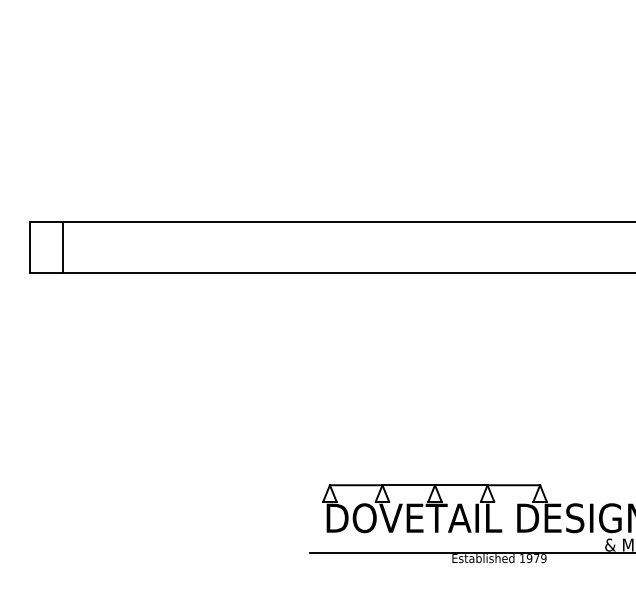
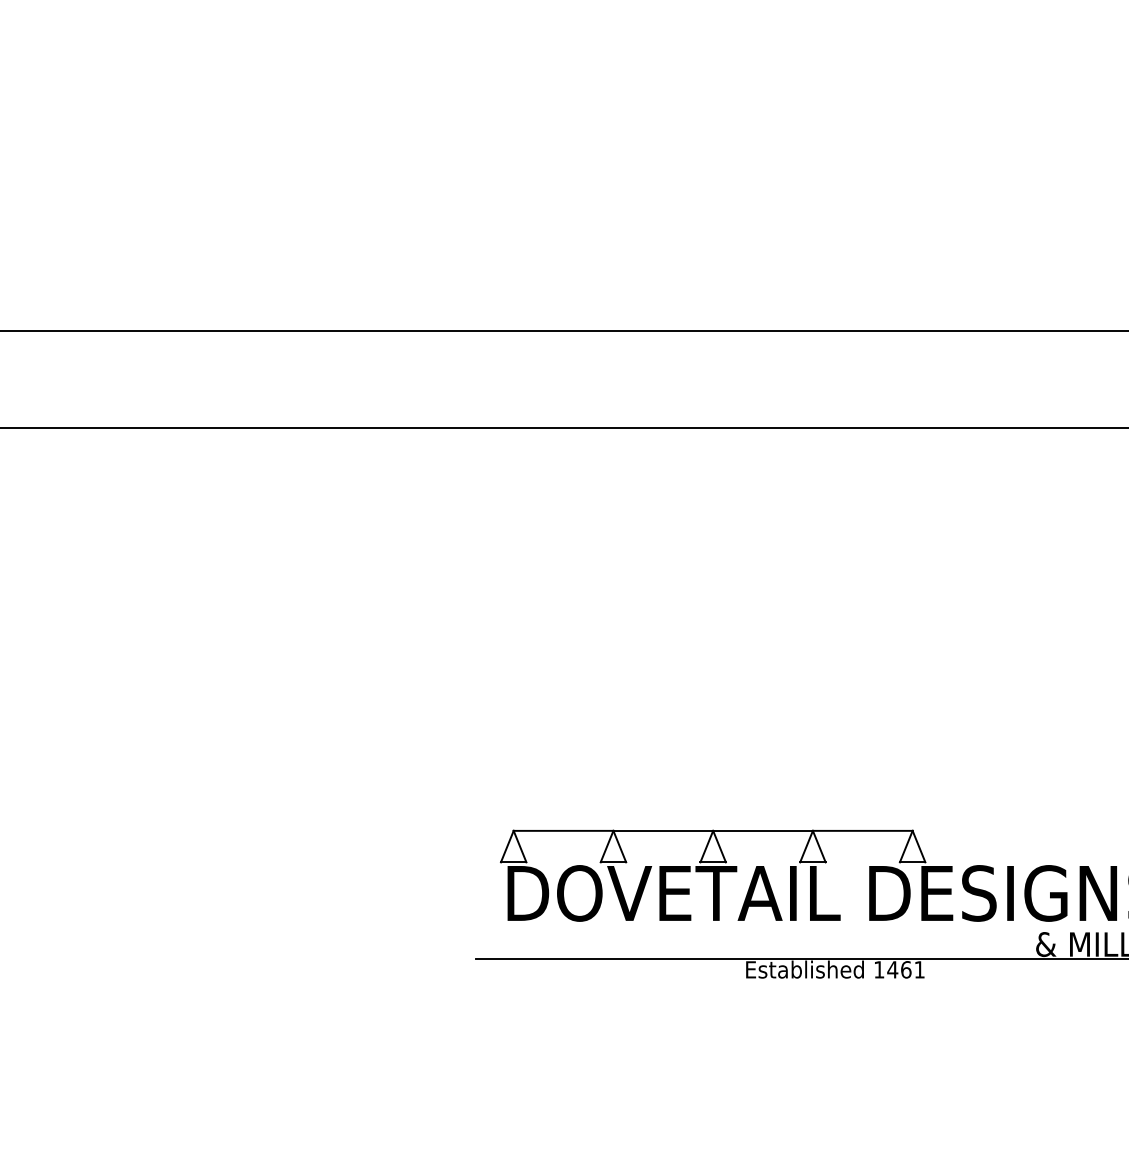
line: (62, 247) -> (6, 379), removed
text: (536, 558) -> (905, 969), 1979 -> 1461

